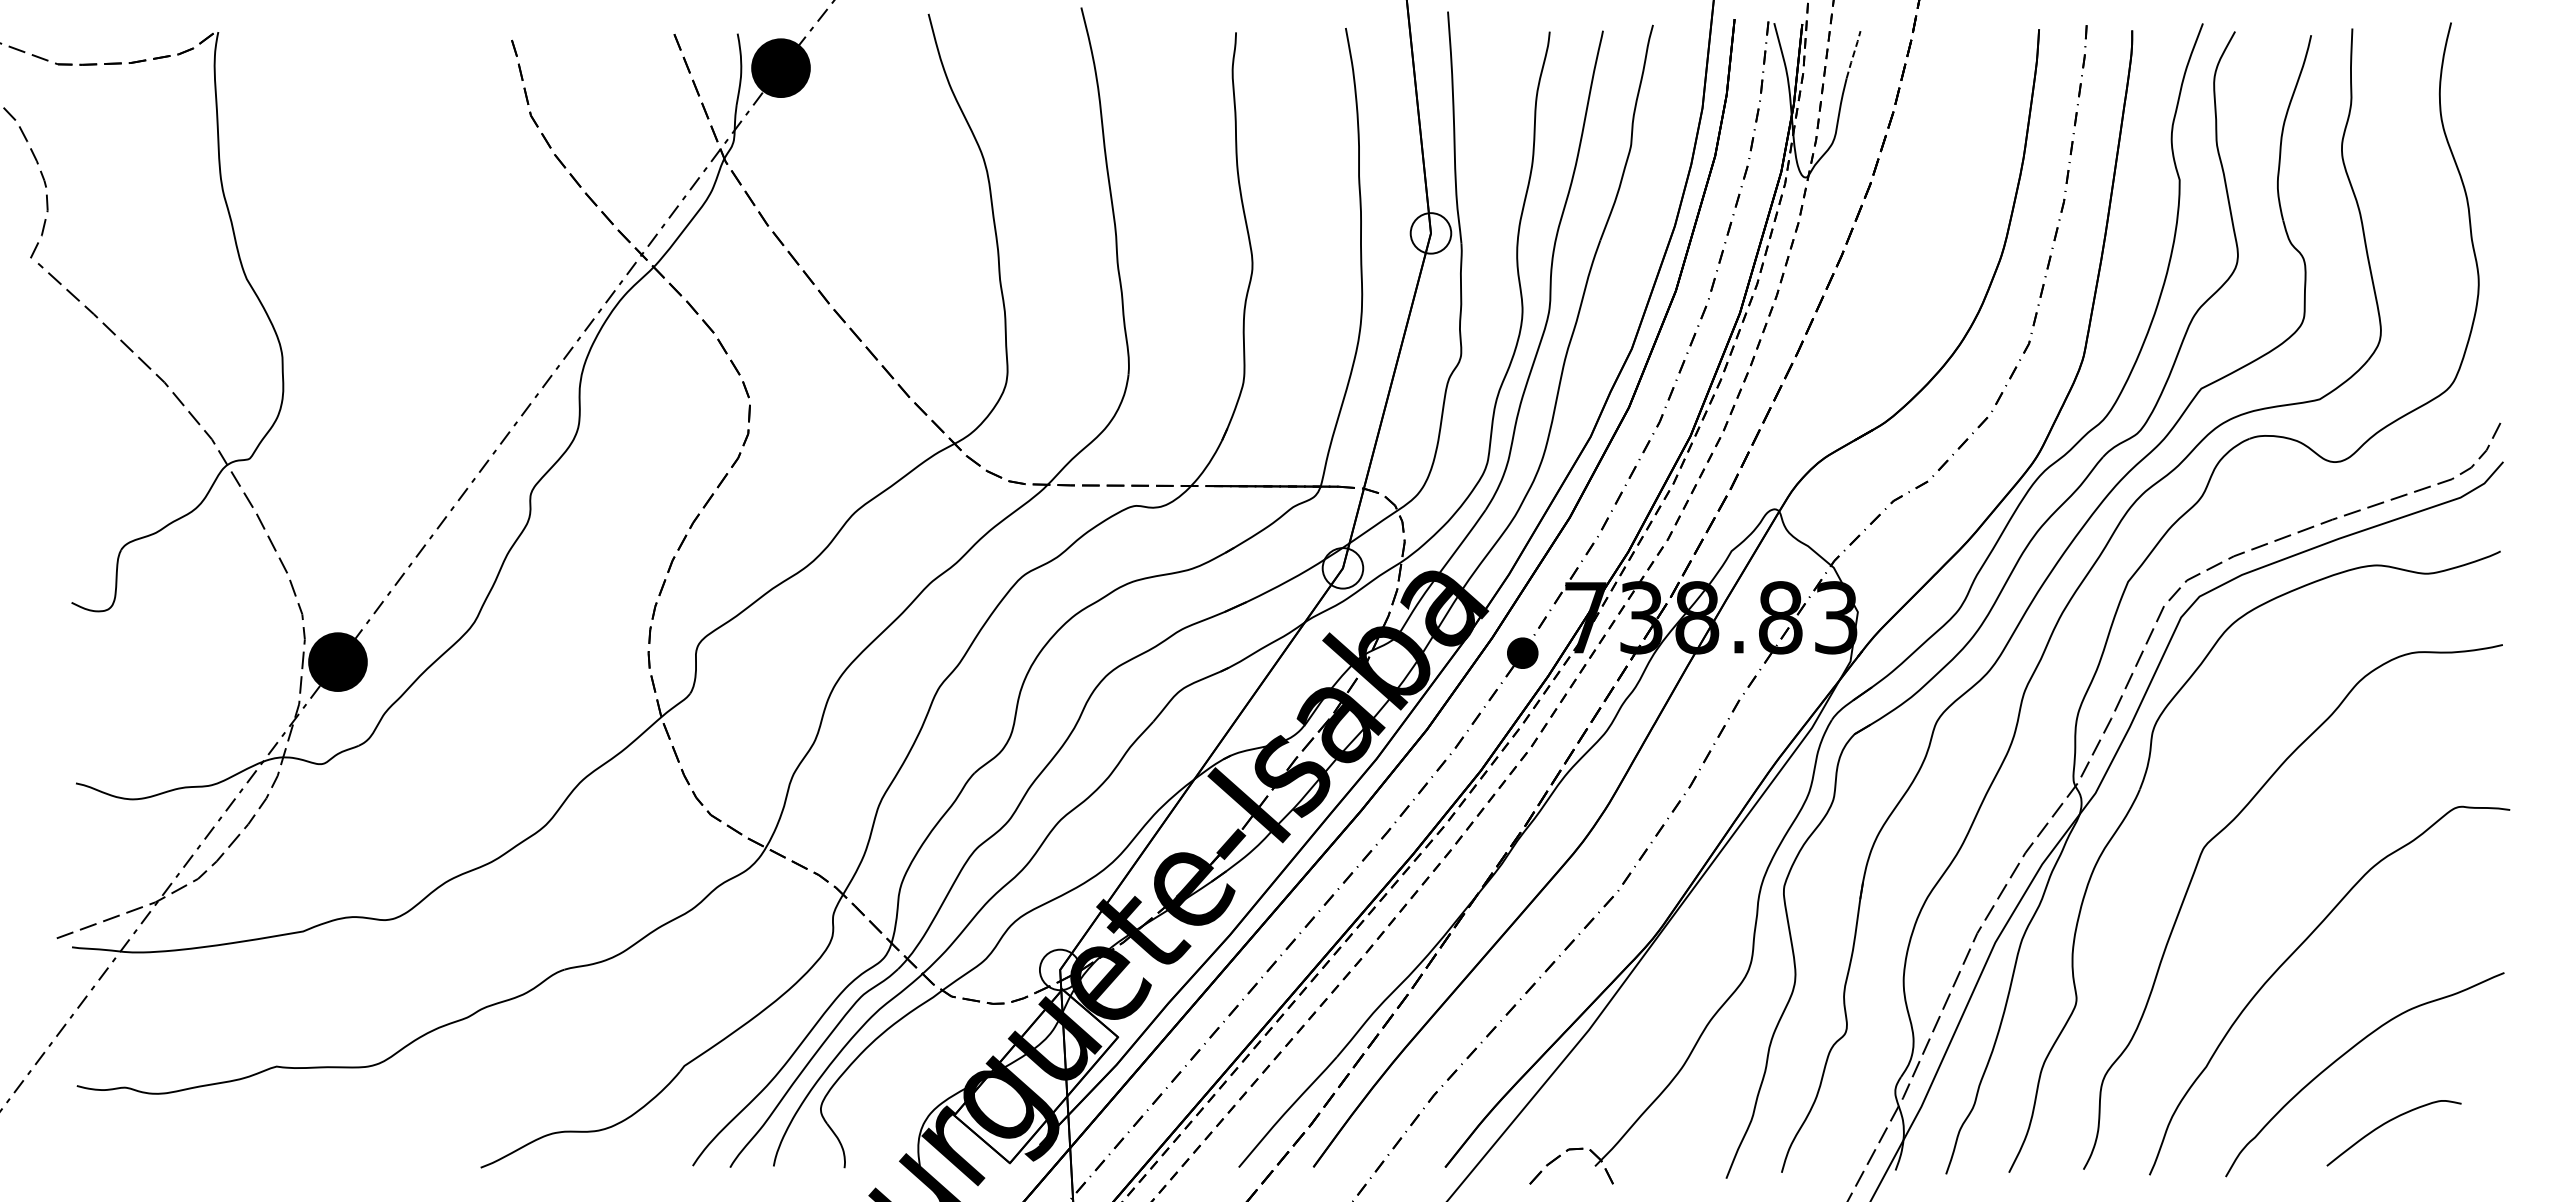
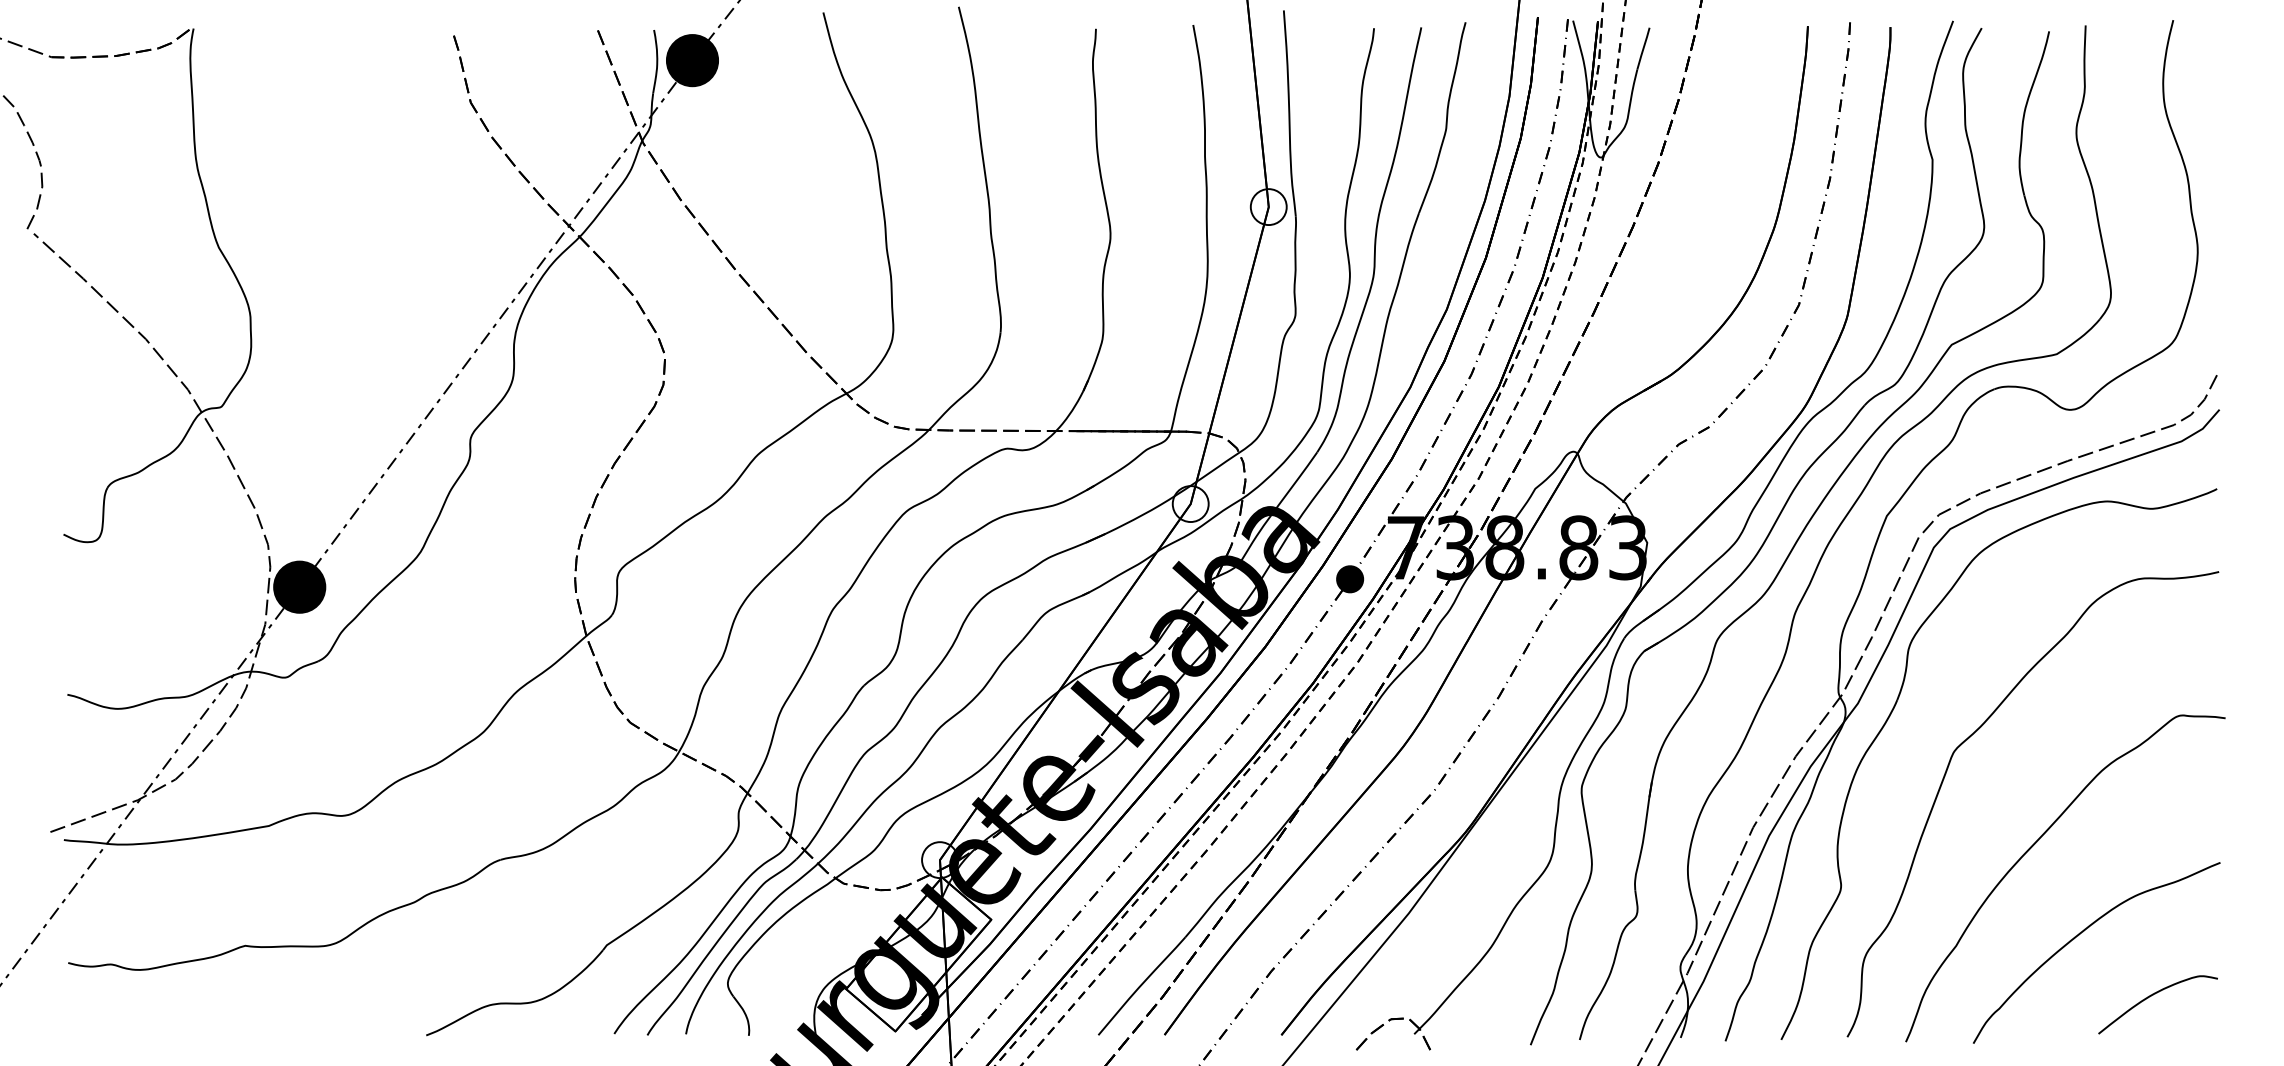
line: (1853, 54) -> (1643, 48), dashed -> solid
curve: (2387, 1123) -> (2152, 996), moved

